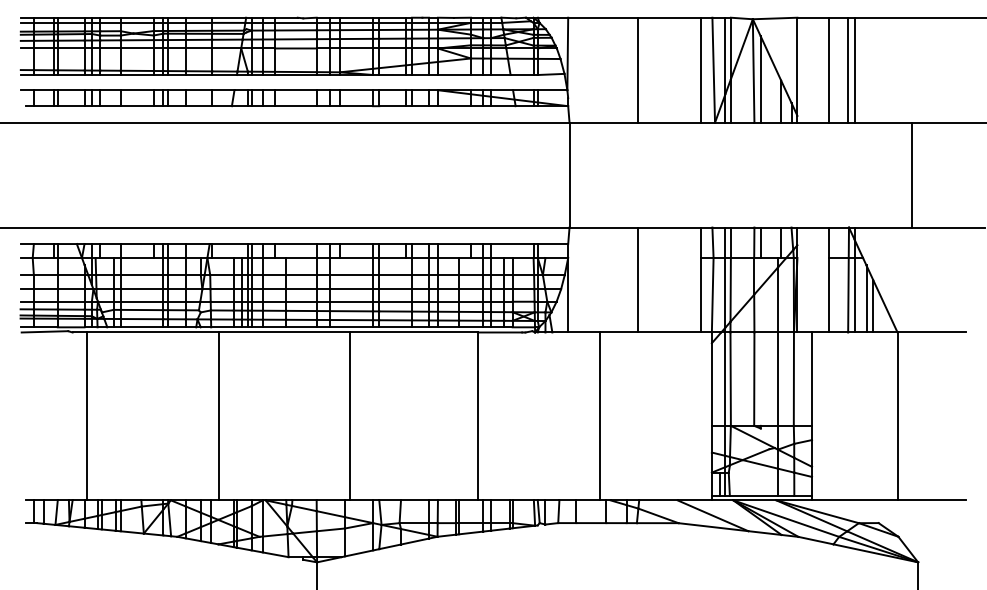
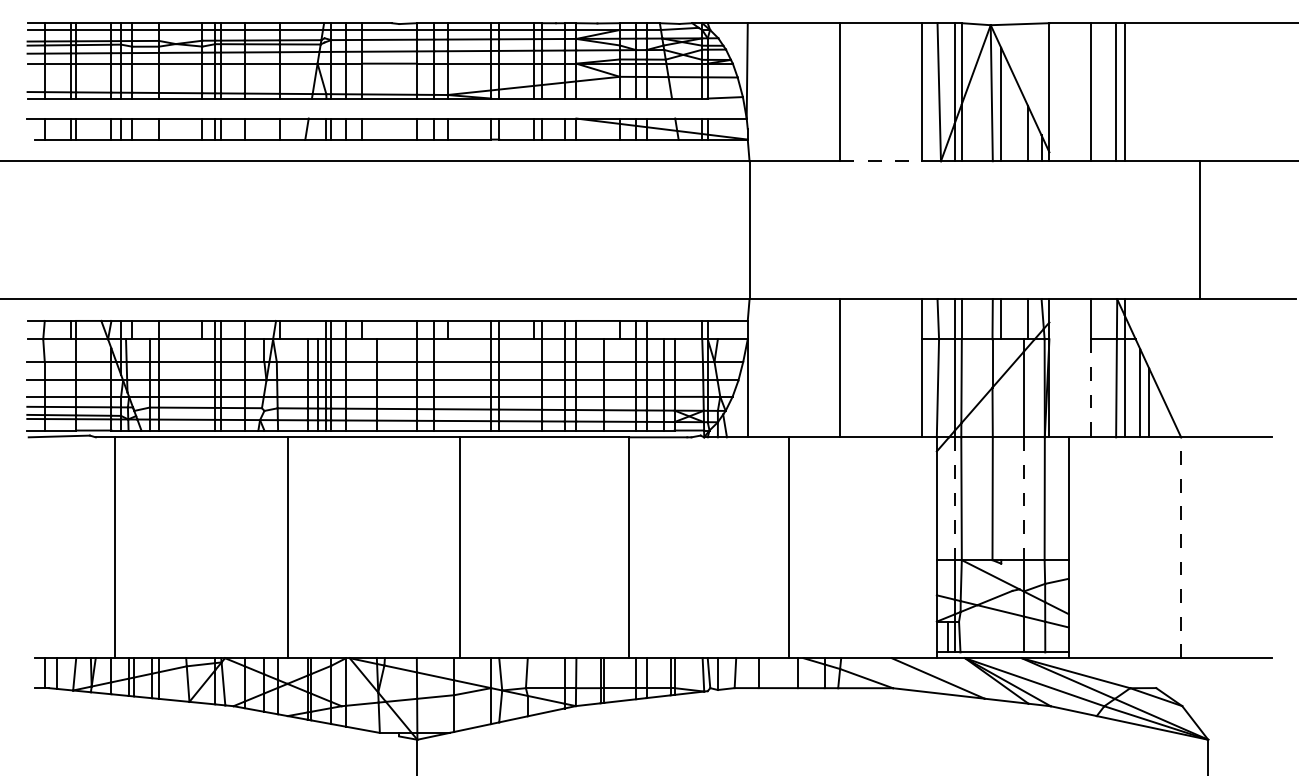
line: (670, 122) -> (882, 161), solid -> dashed
line: (828, 295) -> (1090, 388), solid -> dashed
line: (725, 379) -> (954, 499), solid -> dashed
line: (778, 379) -> (1024, 499), solid -> dashed
line: (897, 416) -> (1181, 547), solid -> dashed

